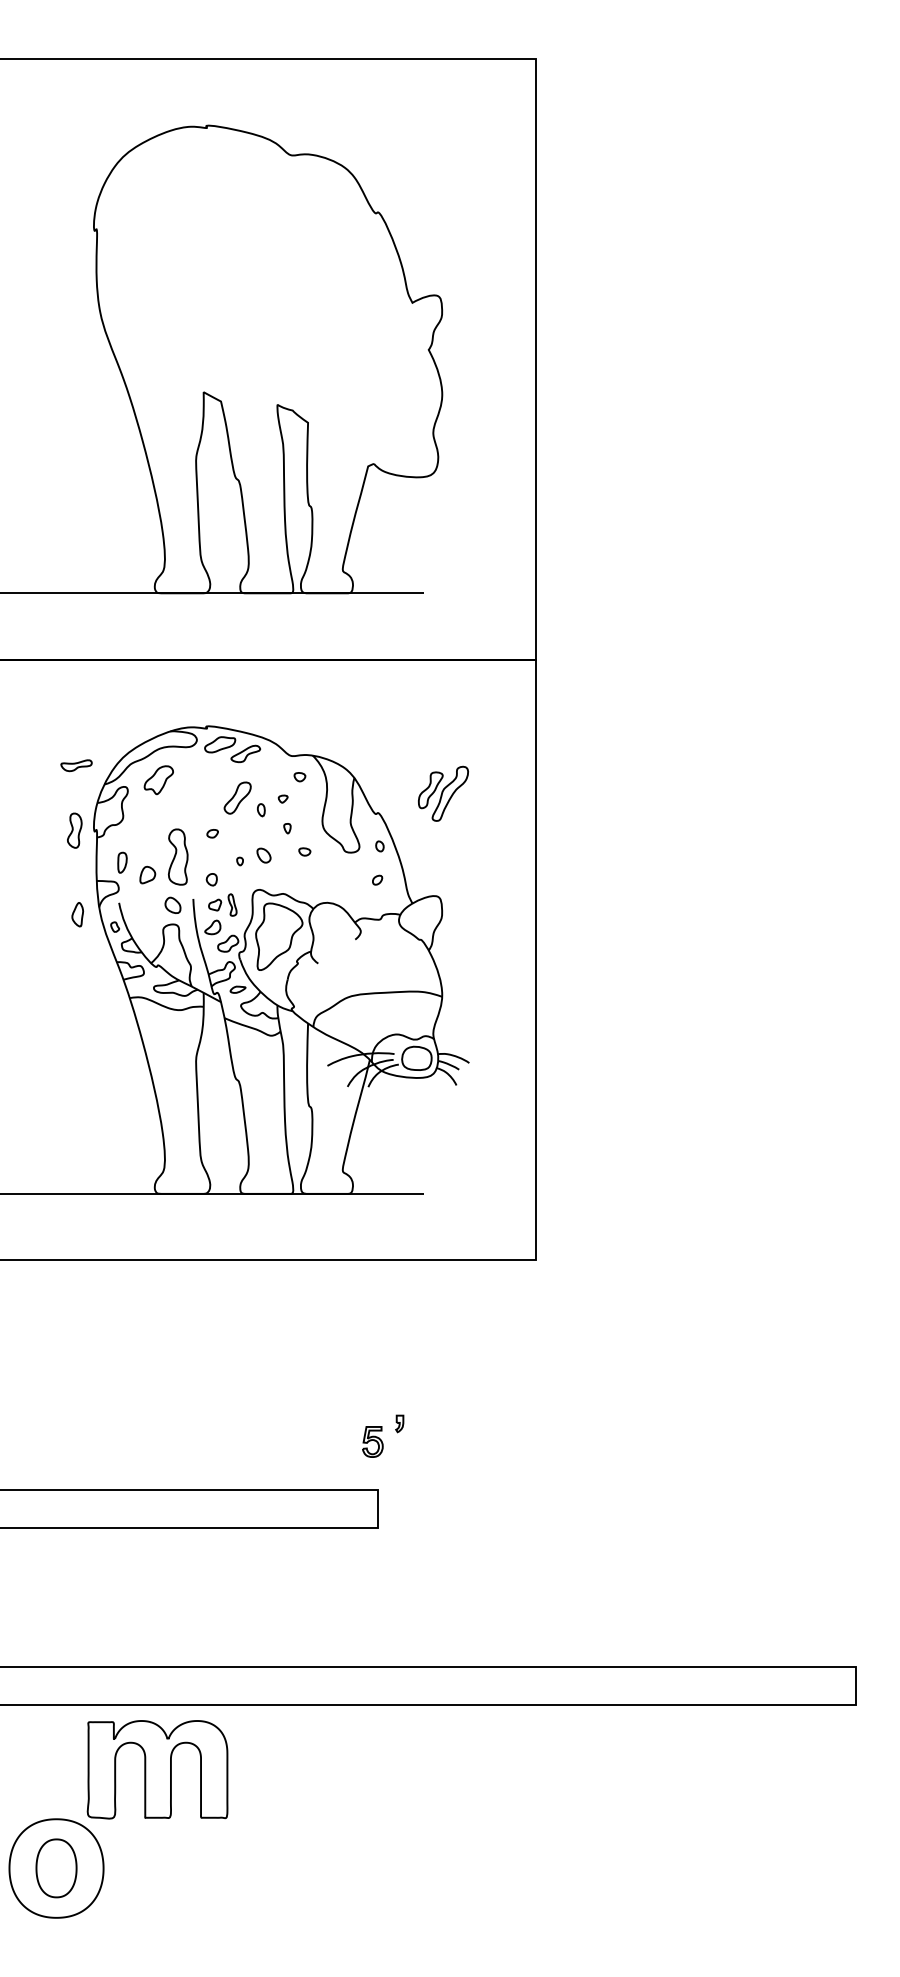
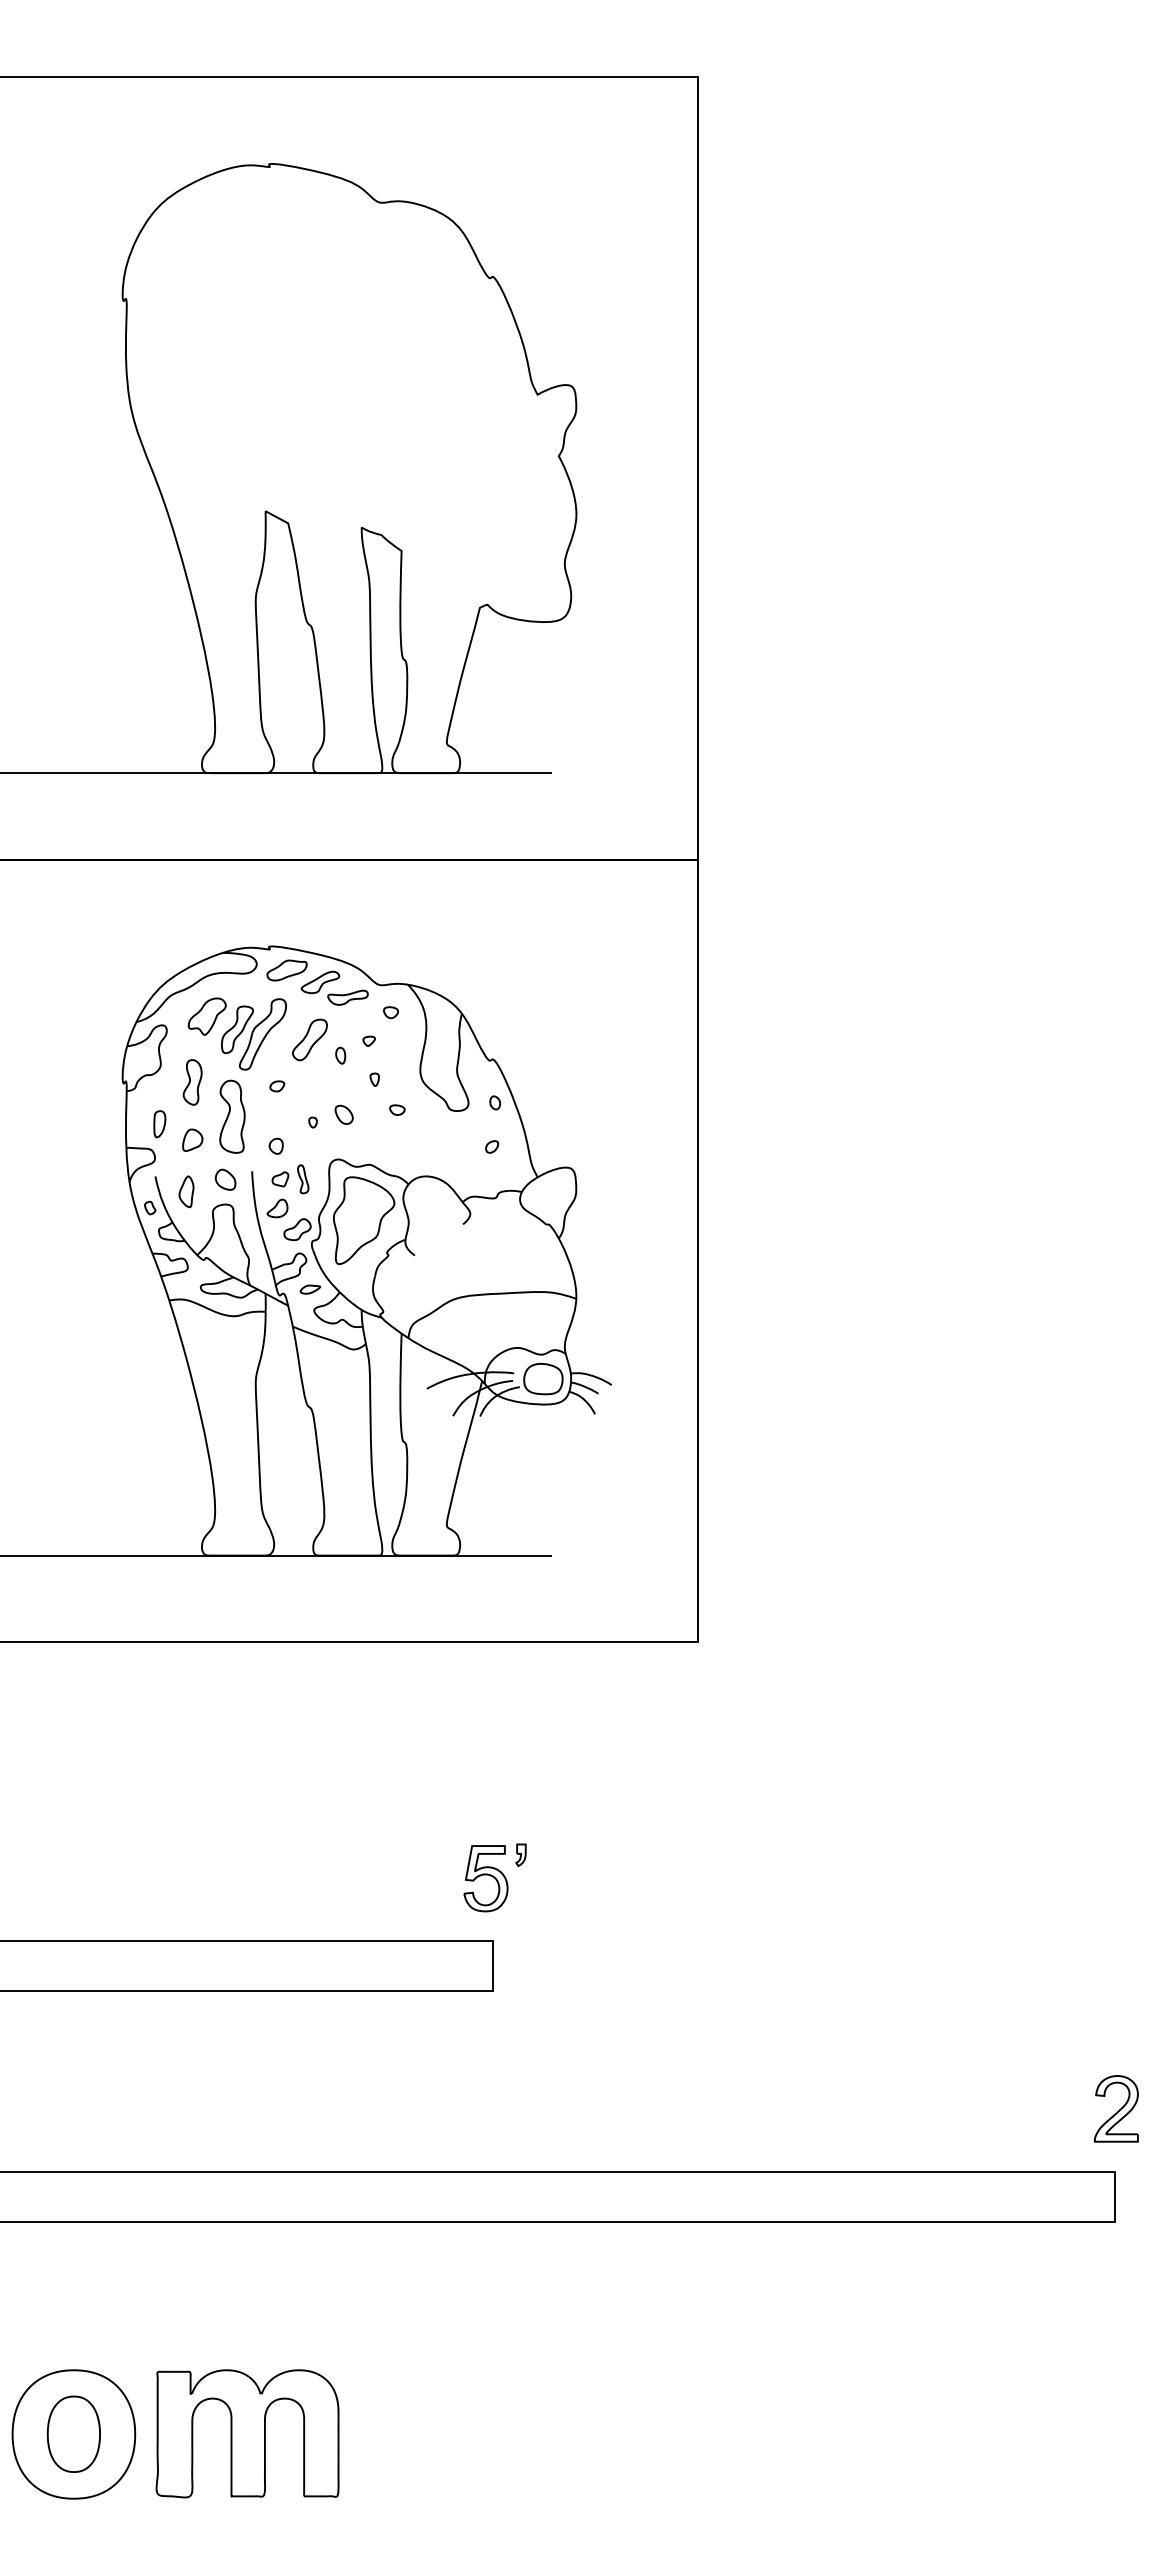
part: (76, 765) -> (347, 997), moved
part: (443, 793) -> (253, 1034), moved
part: (74, 830) -> (192, 1082), moved
part: (77, 914) -> (186, 1191), moved
part: (372, 1441) -> (485, 1878), size x1.67
part: (856, 1618) -> (1115, 2108), added
part: (157, 1769) -> (247, 2433), moved

